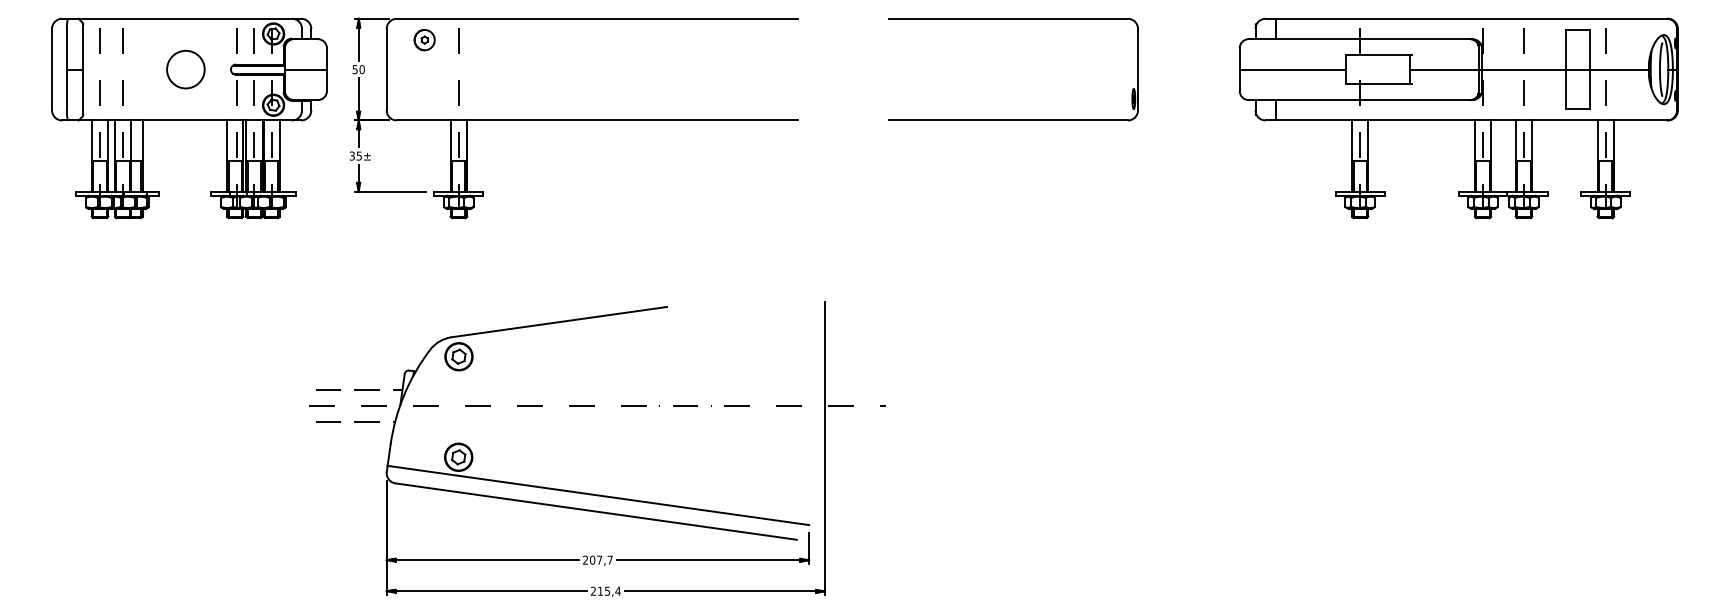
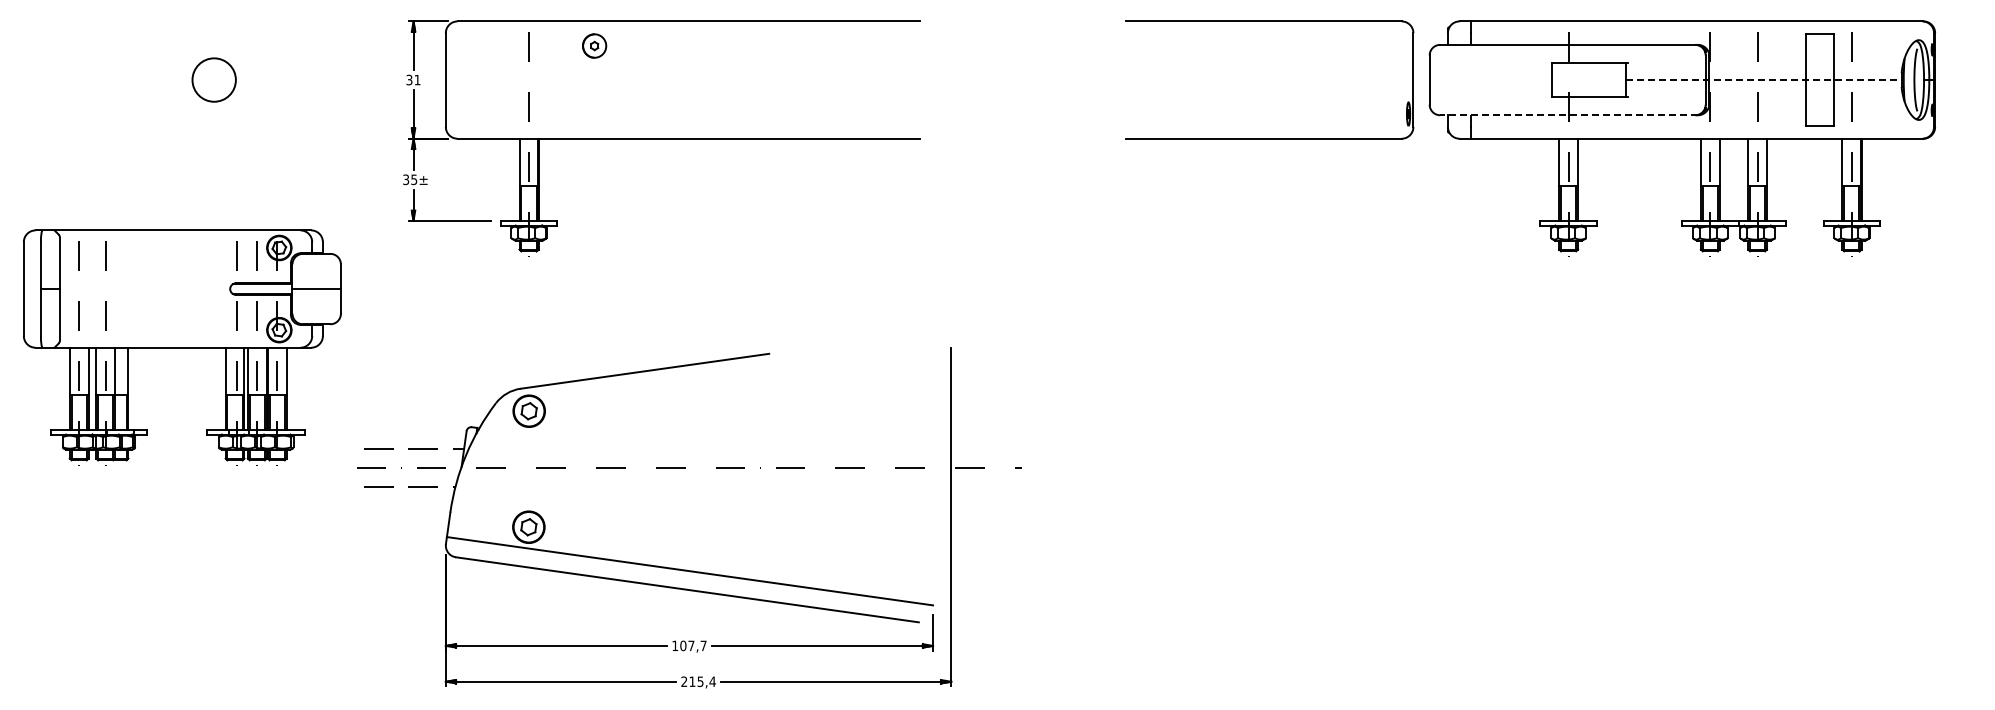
part: (1013, 18) -> (1269, 21), moved
part: (424, 39) -> (594, 45), moved
text: (358, 69) -> (413, 79), 50 -> 31
line: (1292, 70) -> (1490, 80), removed
line: (1529, 70) -> (1763, 80), solid -> dashed
line: (1360, 100) -> (1568, 115), solid -> dashed
part: (189, 120) -> (182, 347), moved
text: (585, 559) -> (675, 645), 207,7 -> 107,7

